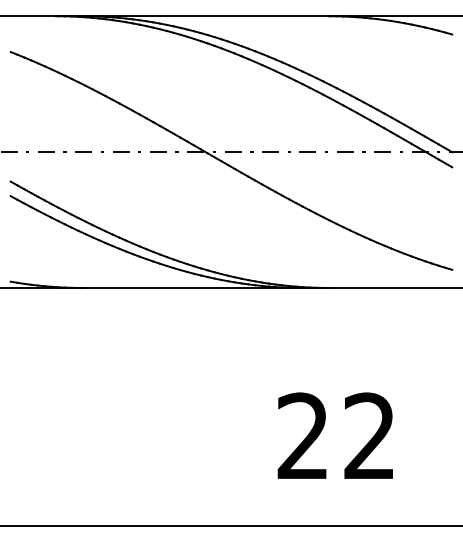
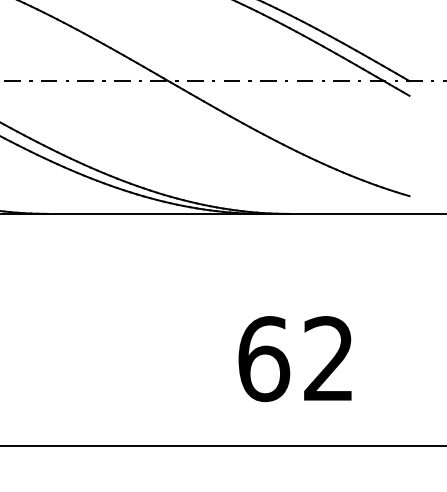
text: (303, 436) -> (264, 359), 22 -> 62

